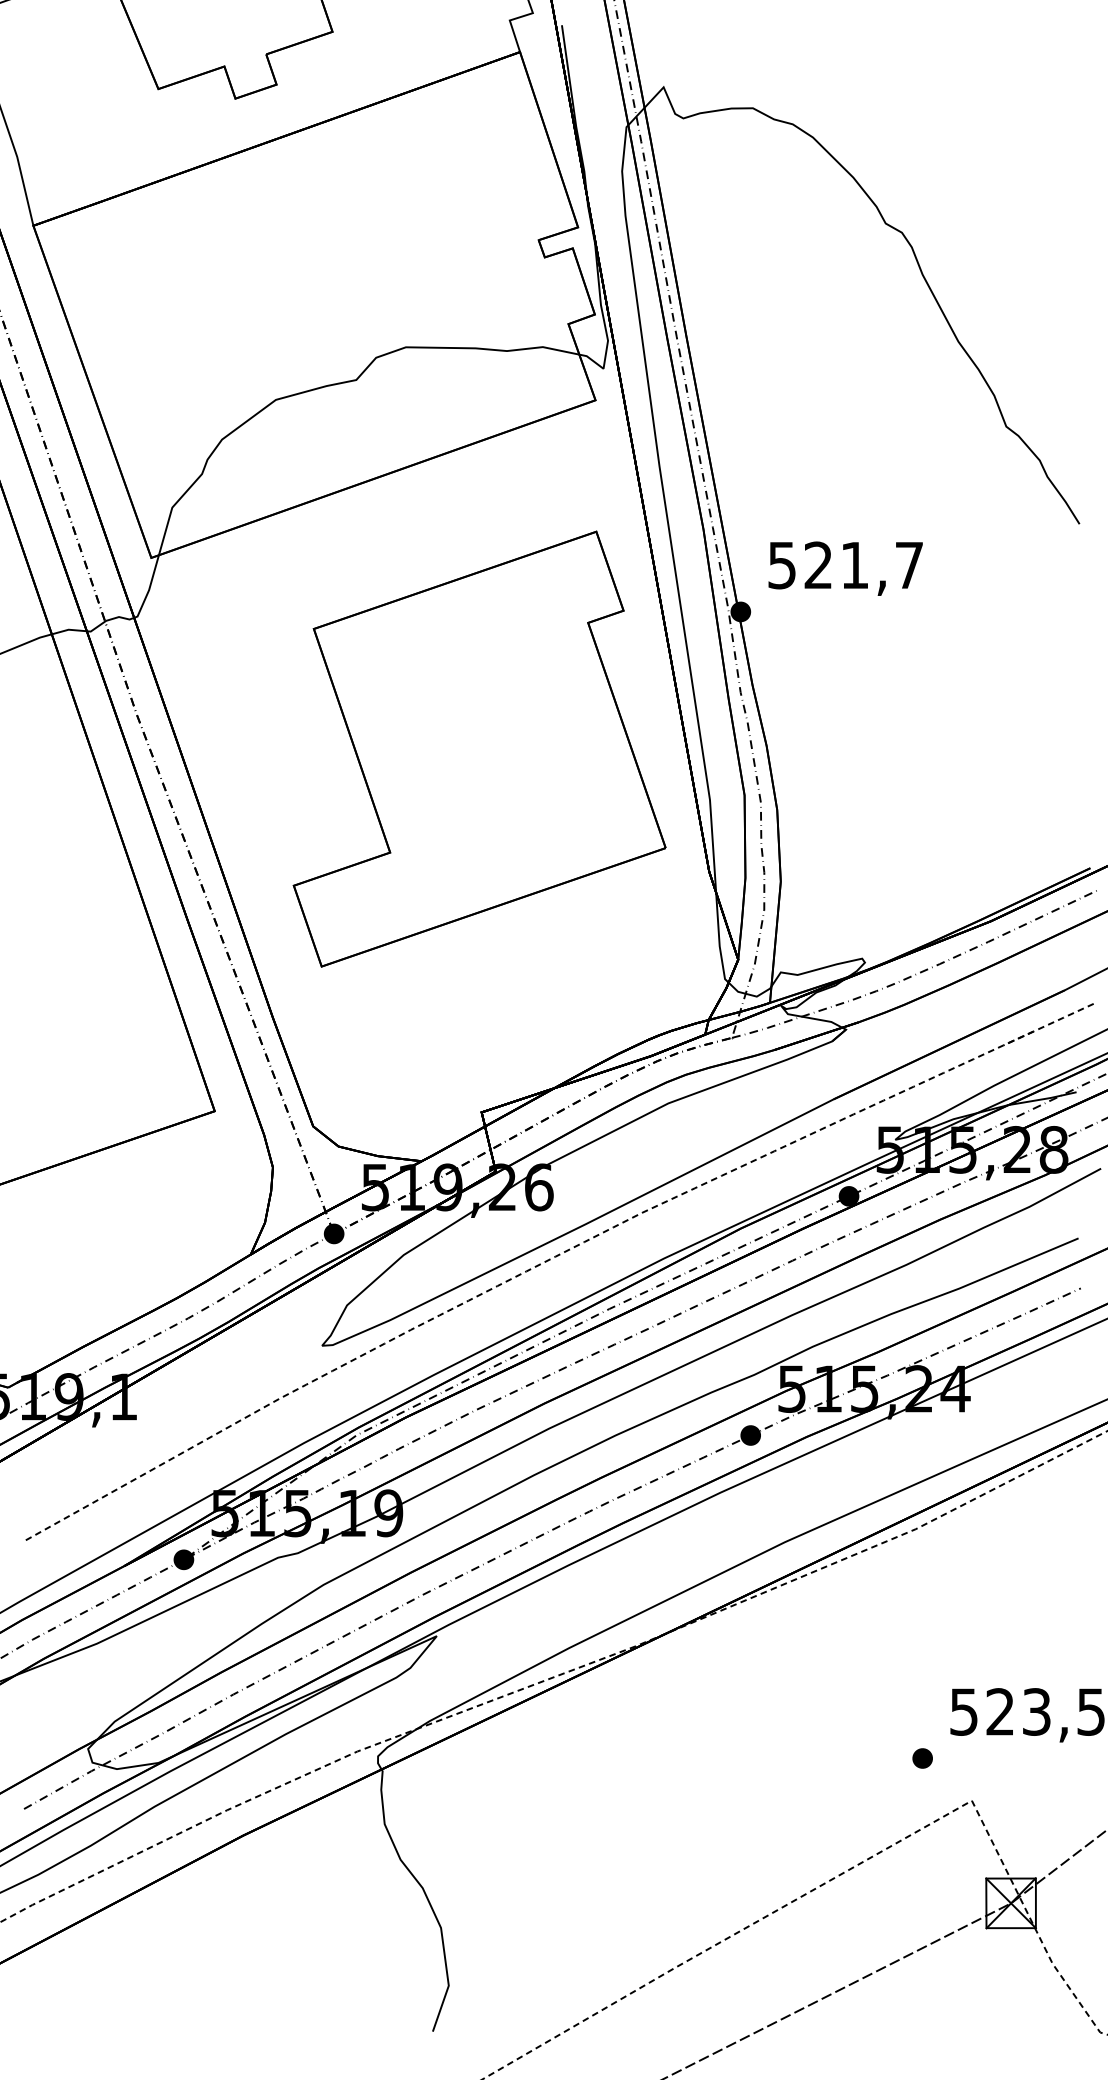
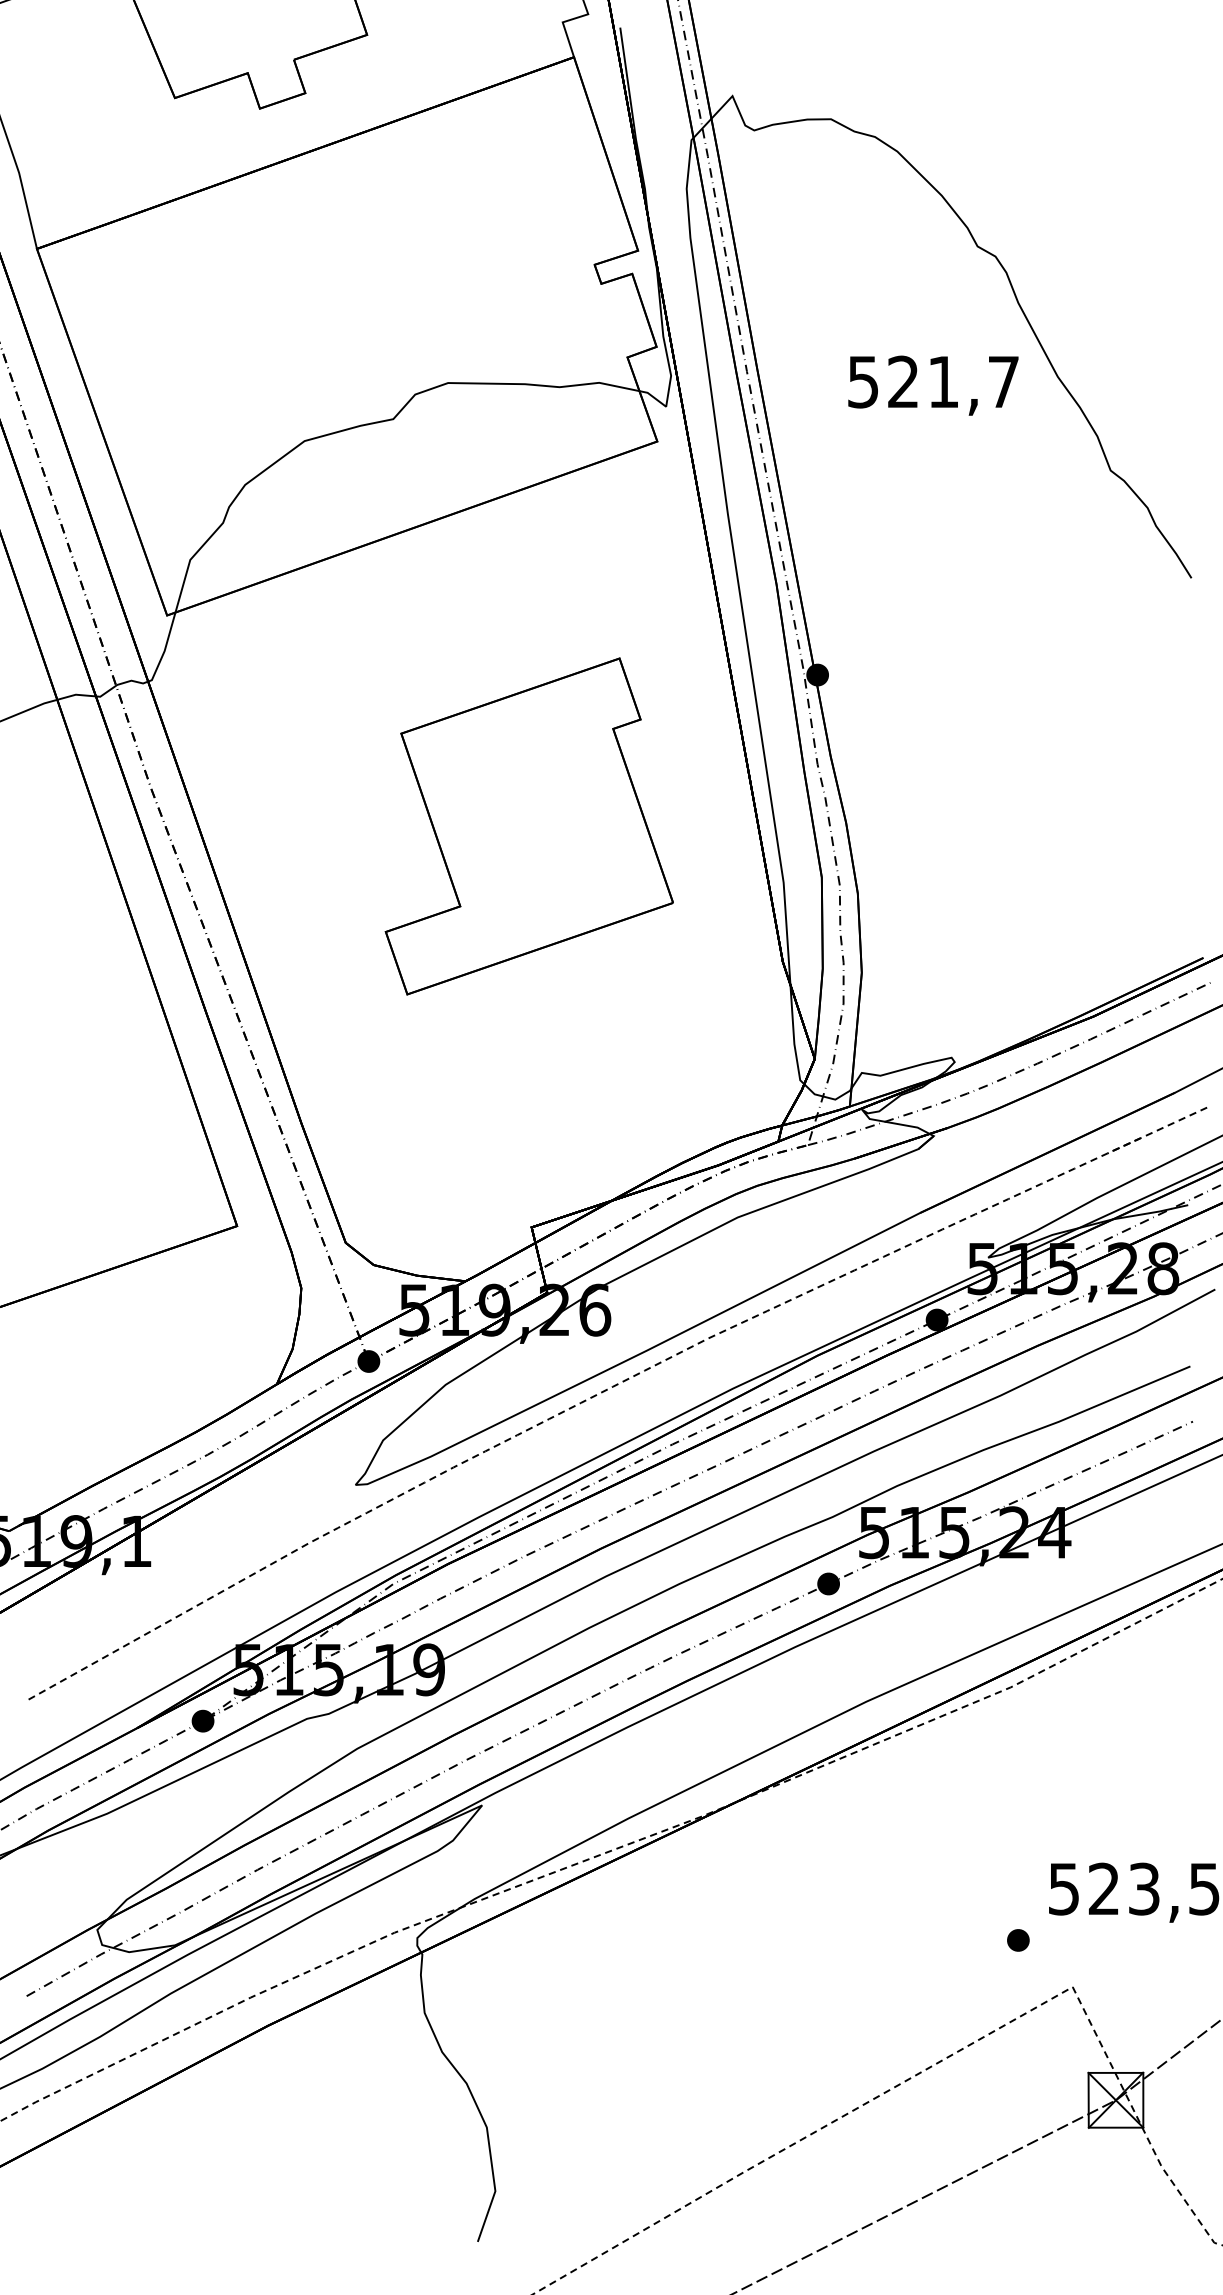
text: (845, 568) -> (933, 385), moved
part: (479, 748) -> (529, 825), size x0.7

